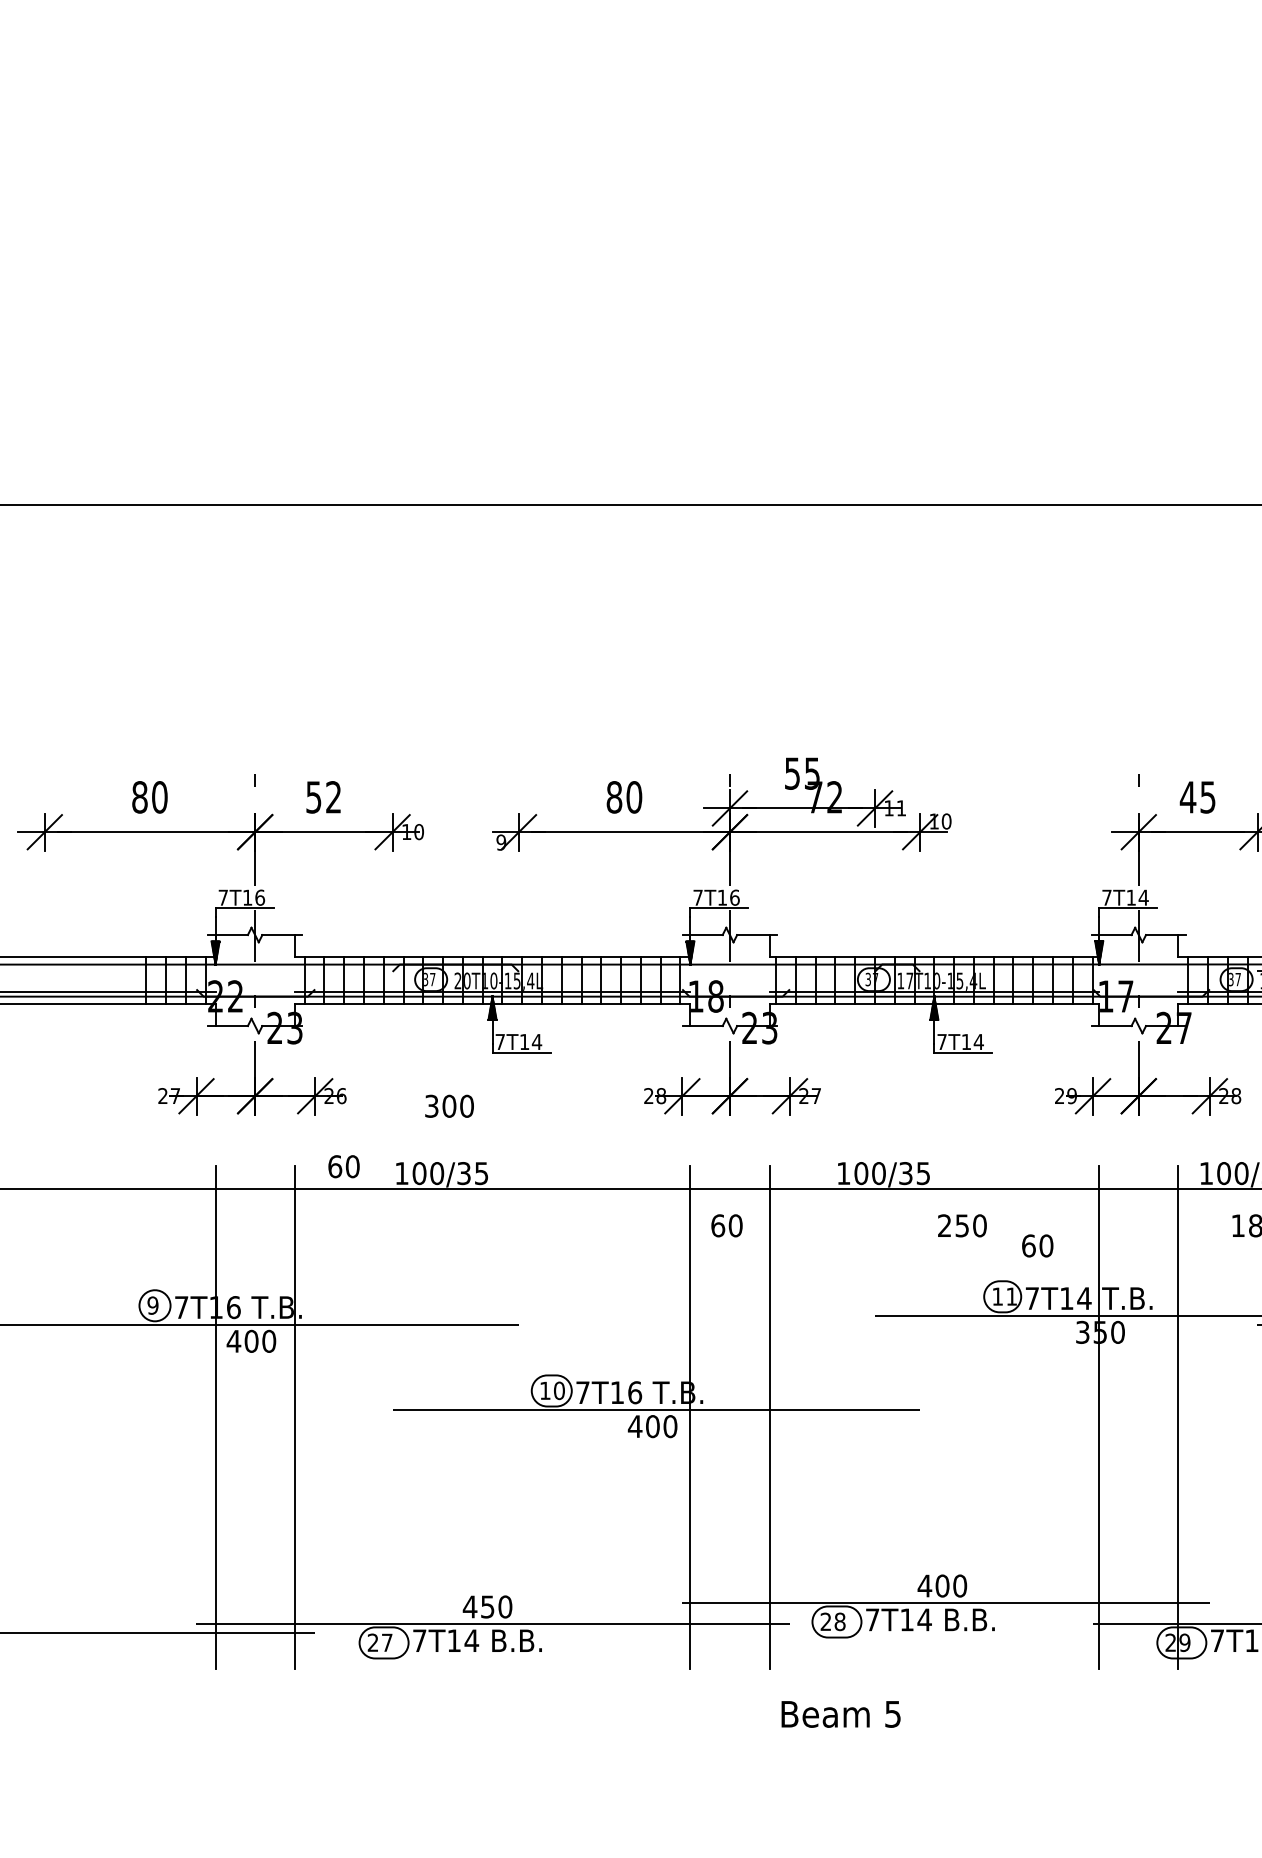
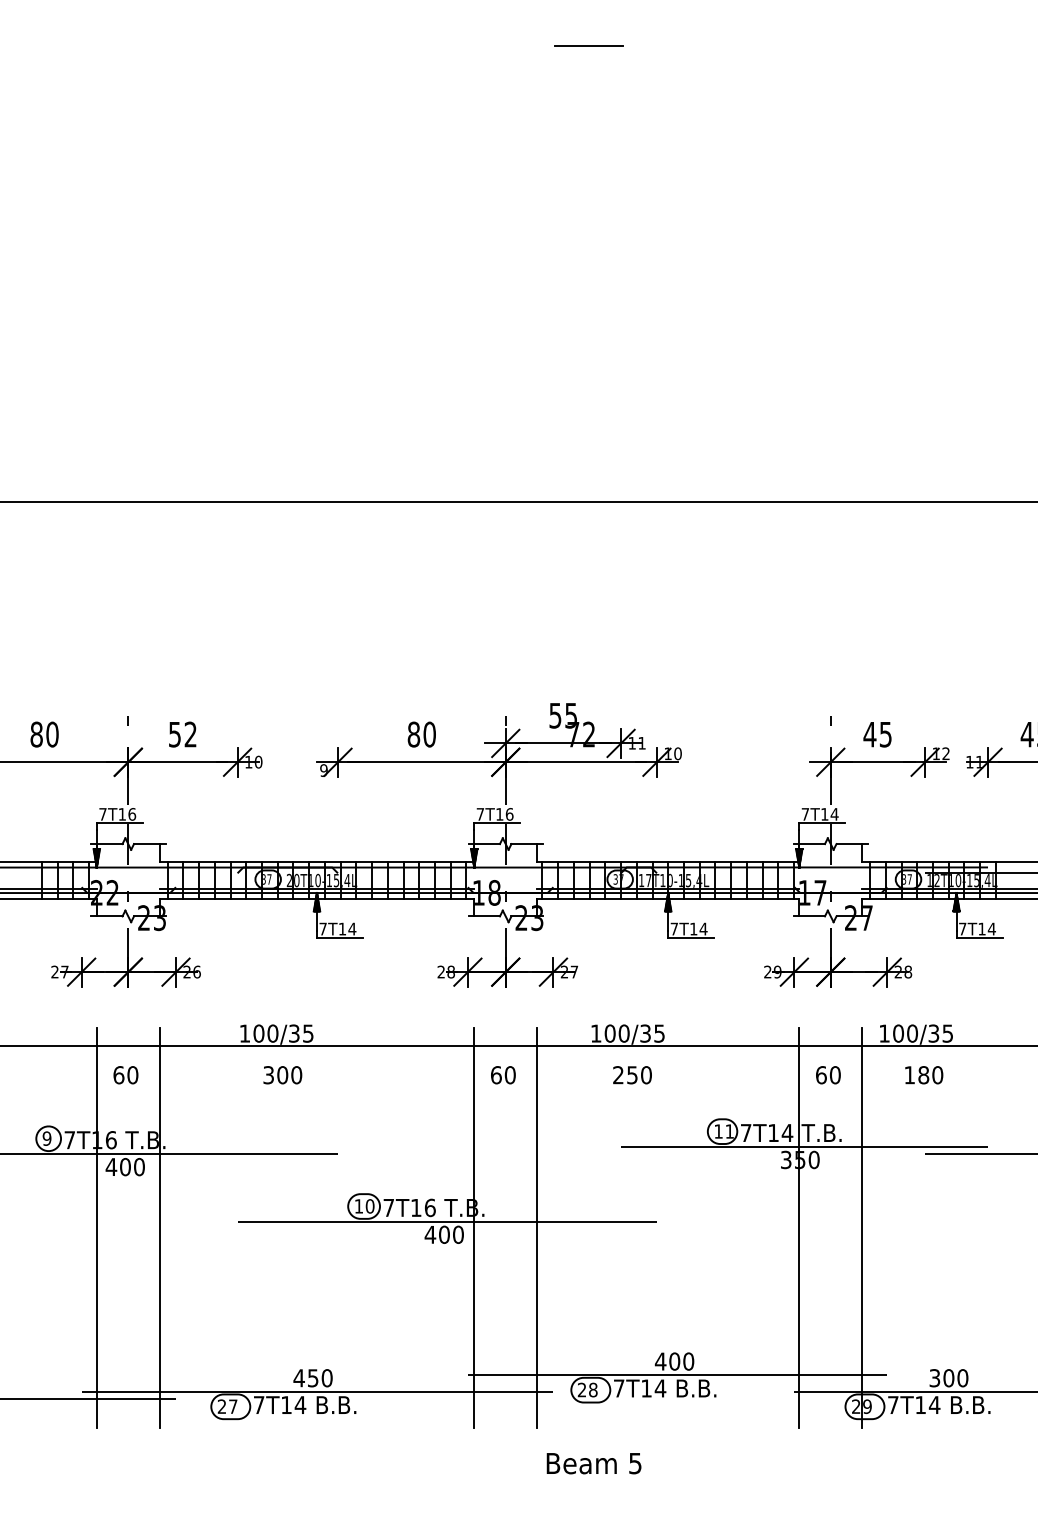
text: (449, 1106) -> (282, 1075), moved
text: (343, 1167) -> (125, 1075), moved
text: (962, 1226) -> (632, 1075), moved
text: (1037, 1246) -> (828, 1075), moved

